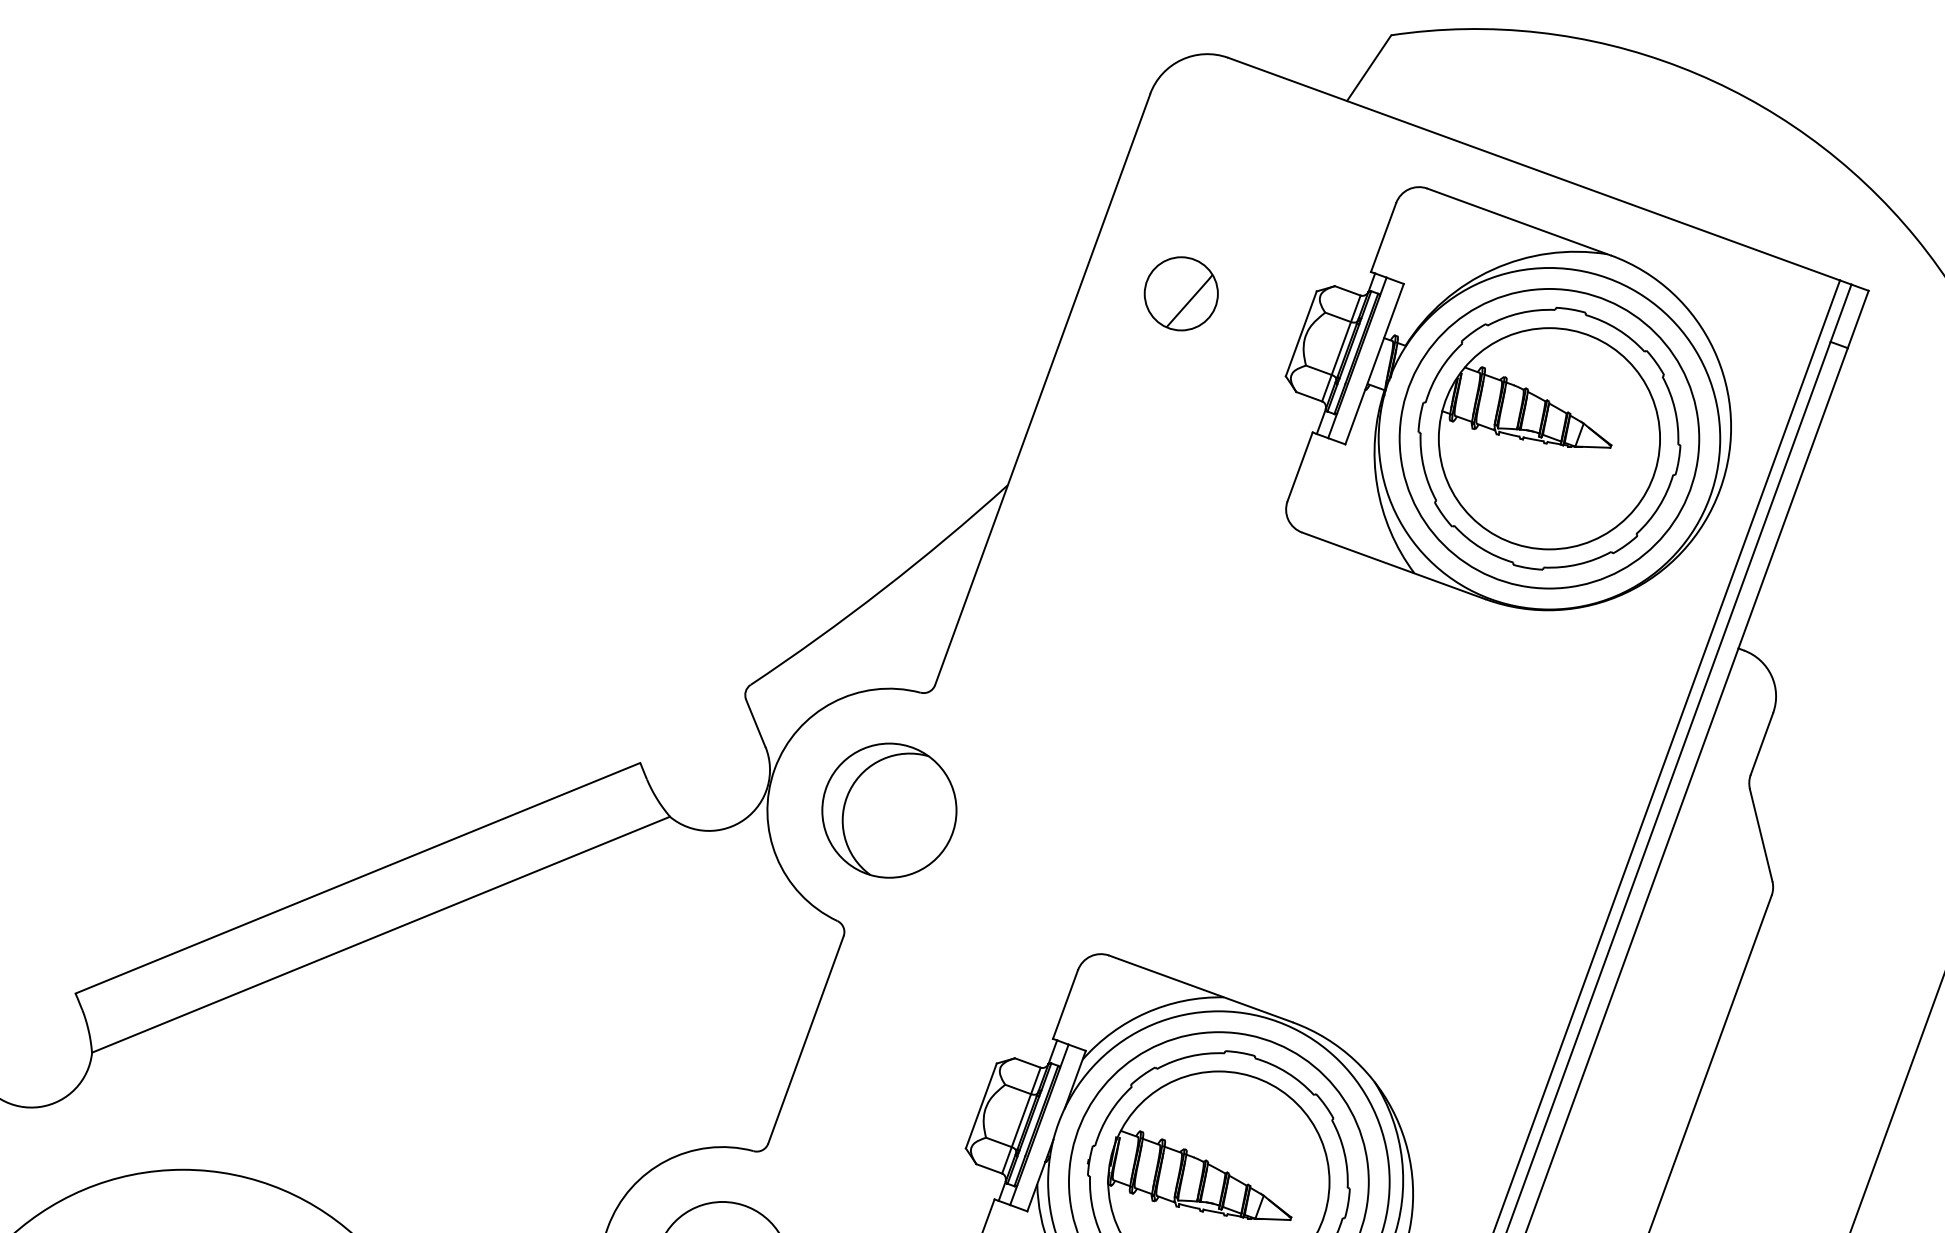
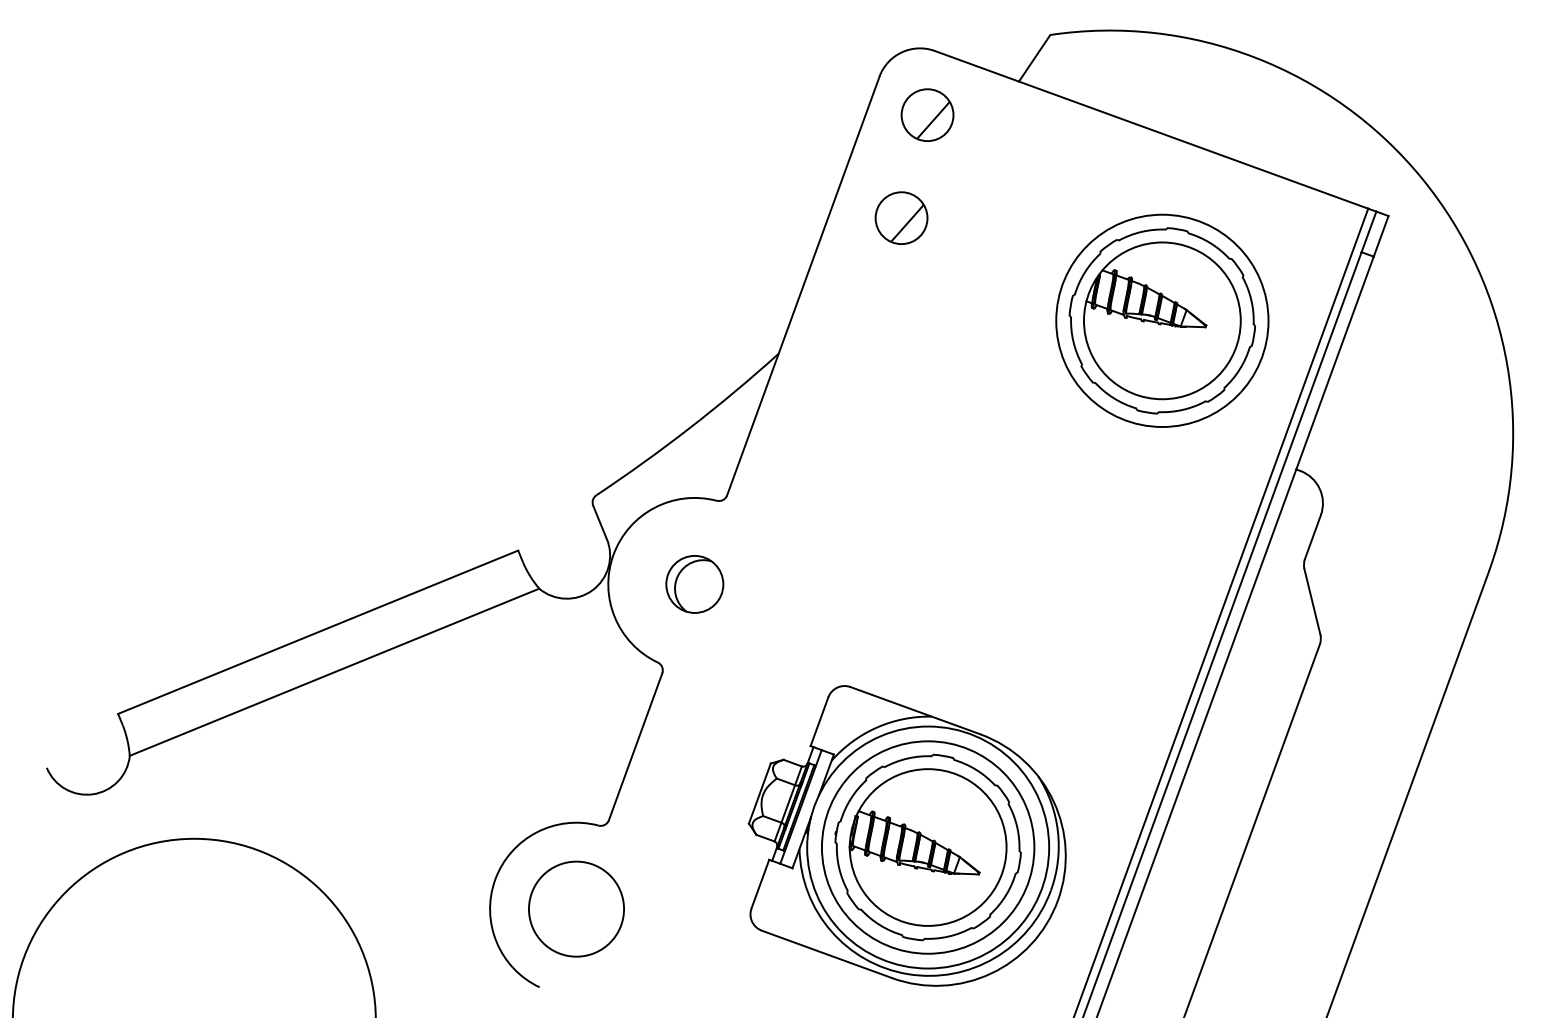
part: (1217, 147) -> (927, 114), added
part: (1507, 398) -> (1132, 292), removed
part: (889, 810) -> (694, 584), size x0.6

